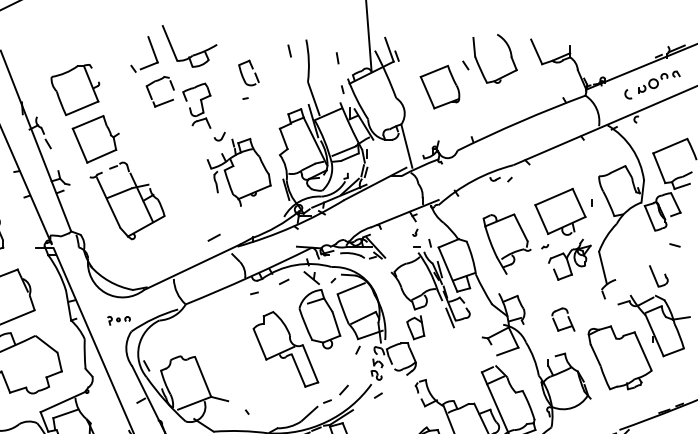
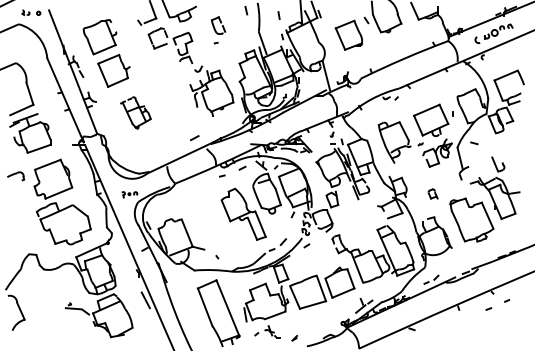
part: (127, 200) -> (135, 112), size x0.6
line: (675, 245) -> (474, 143), moved
part: (562, 318) -> (432, 193), size x0.6

